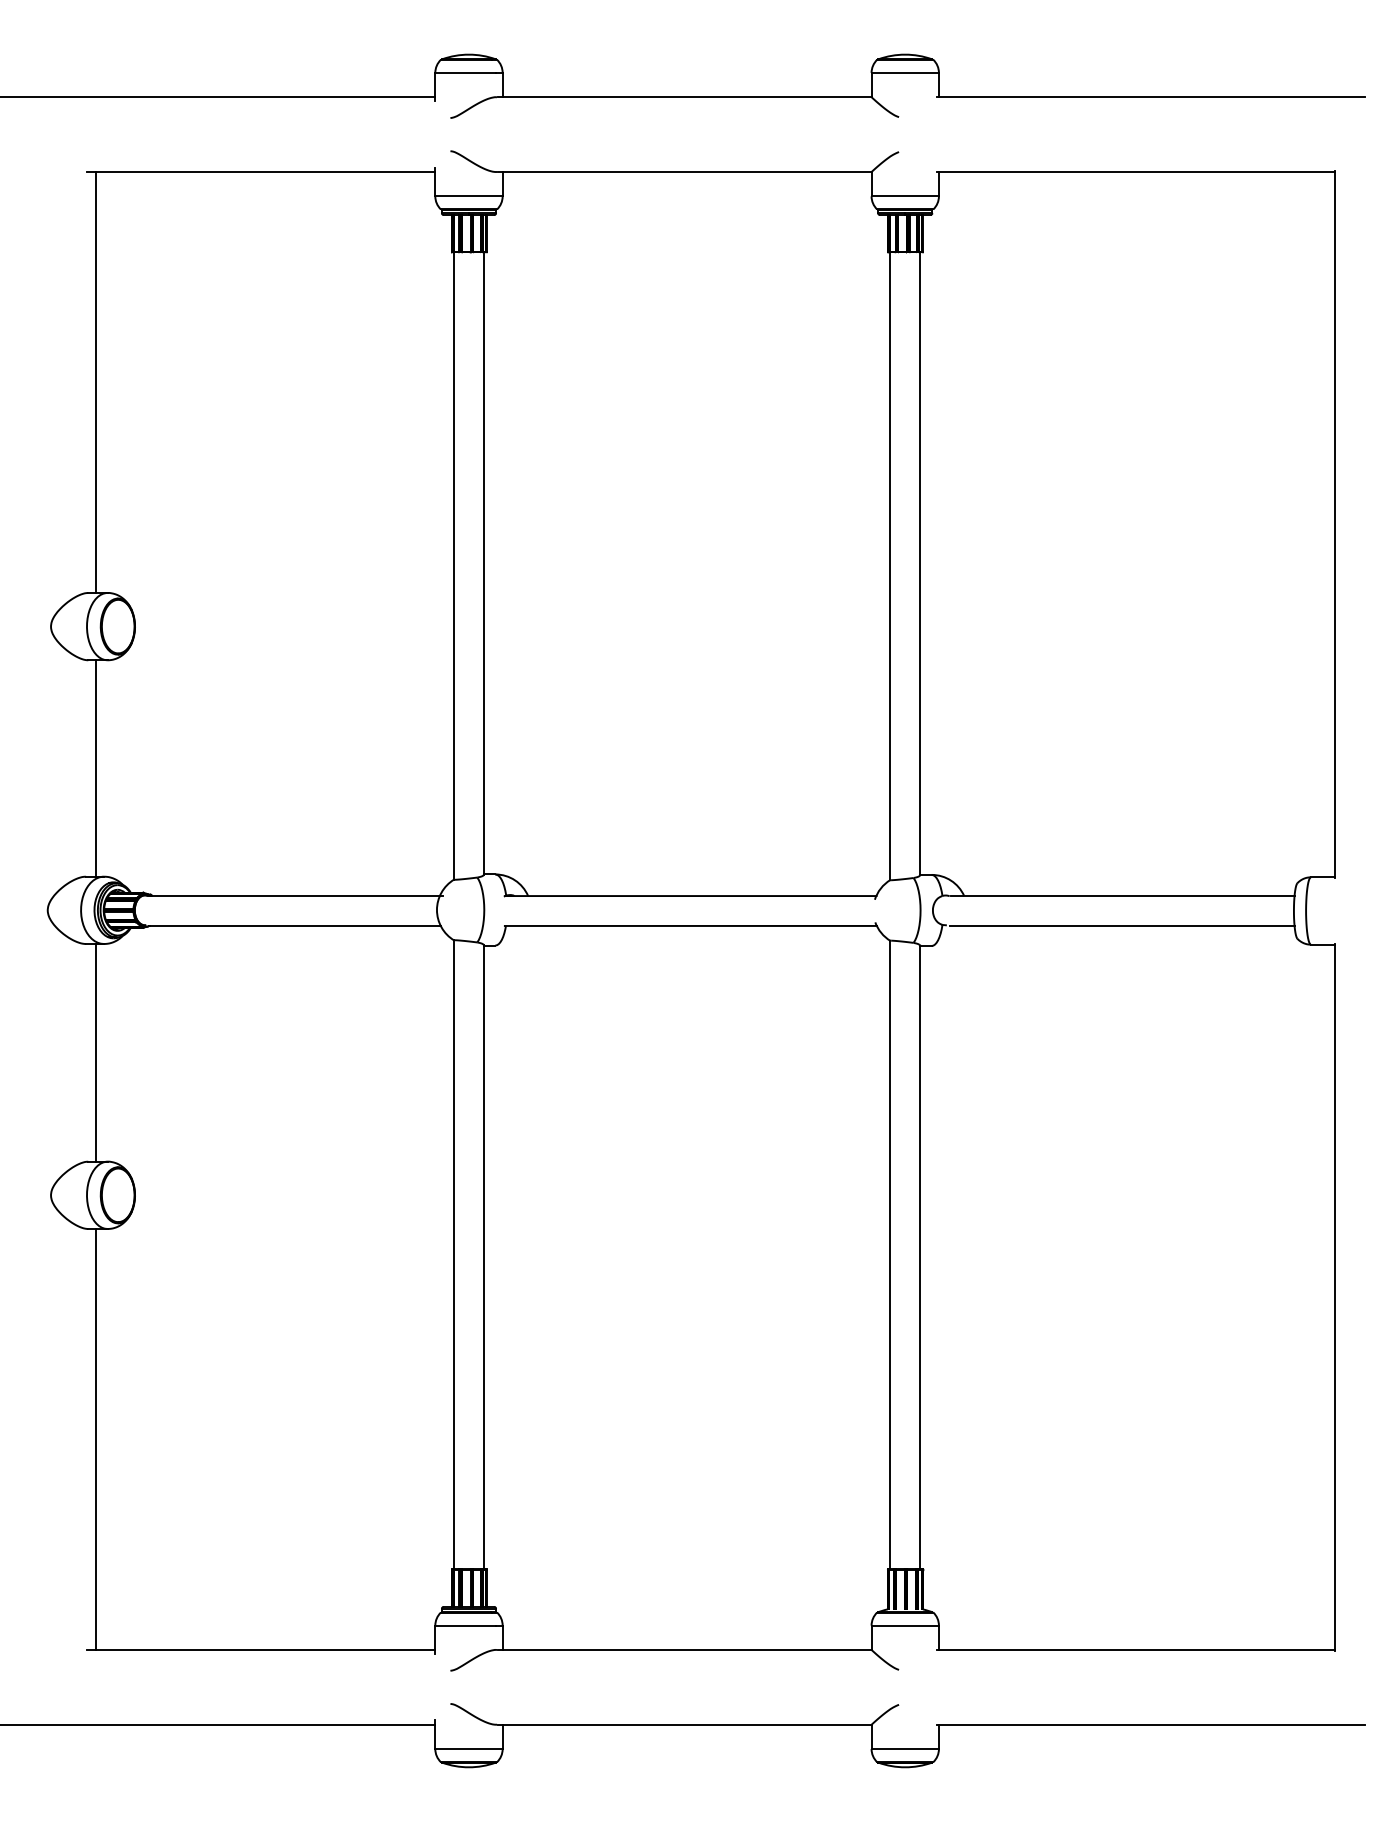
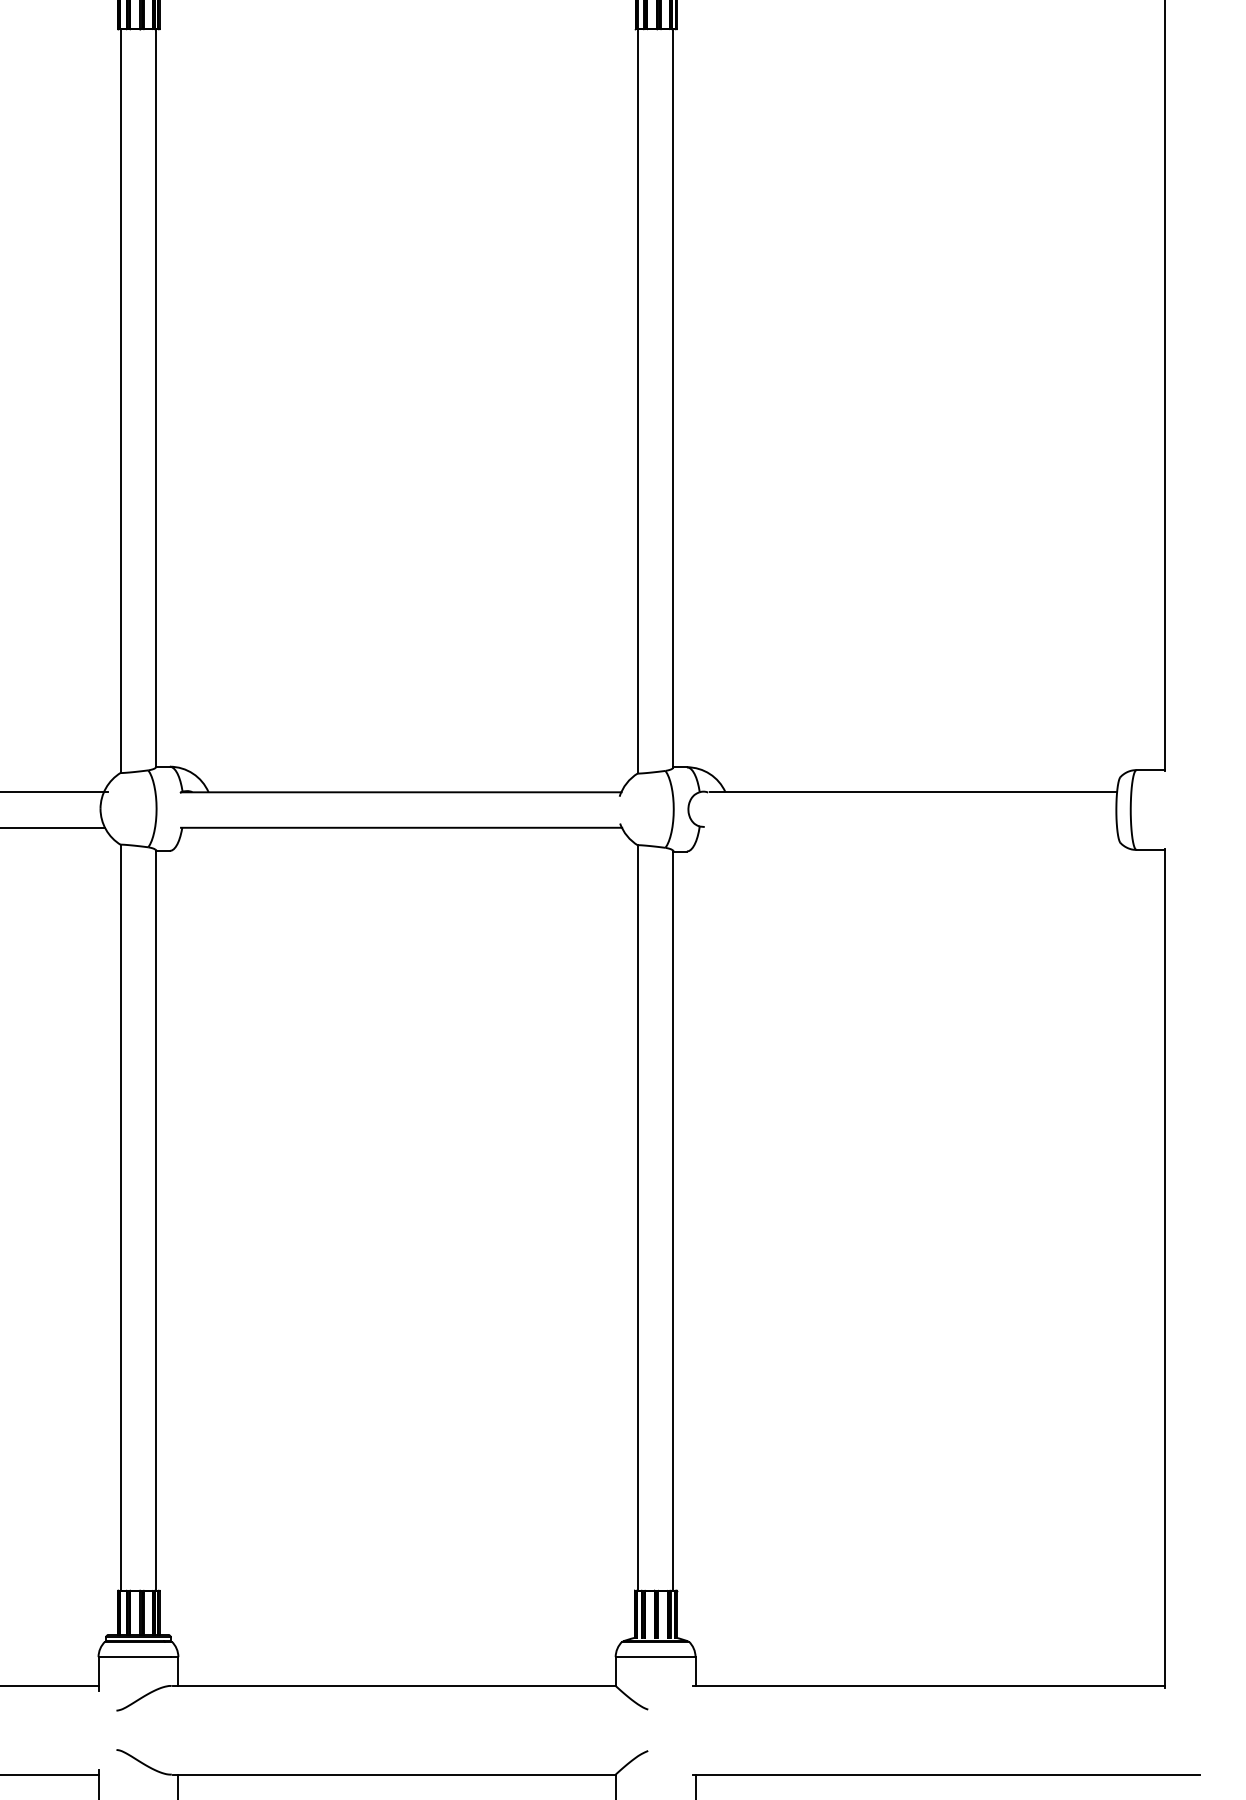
line: (1122, 925) -> (913, 827), removed

